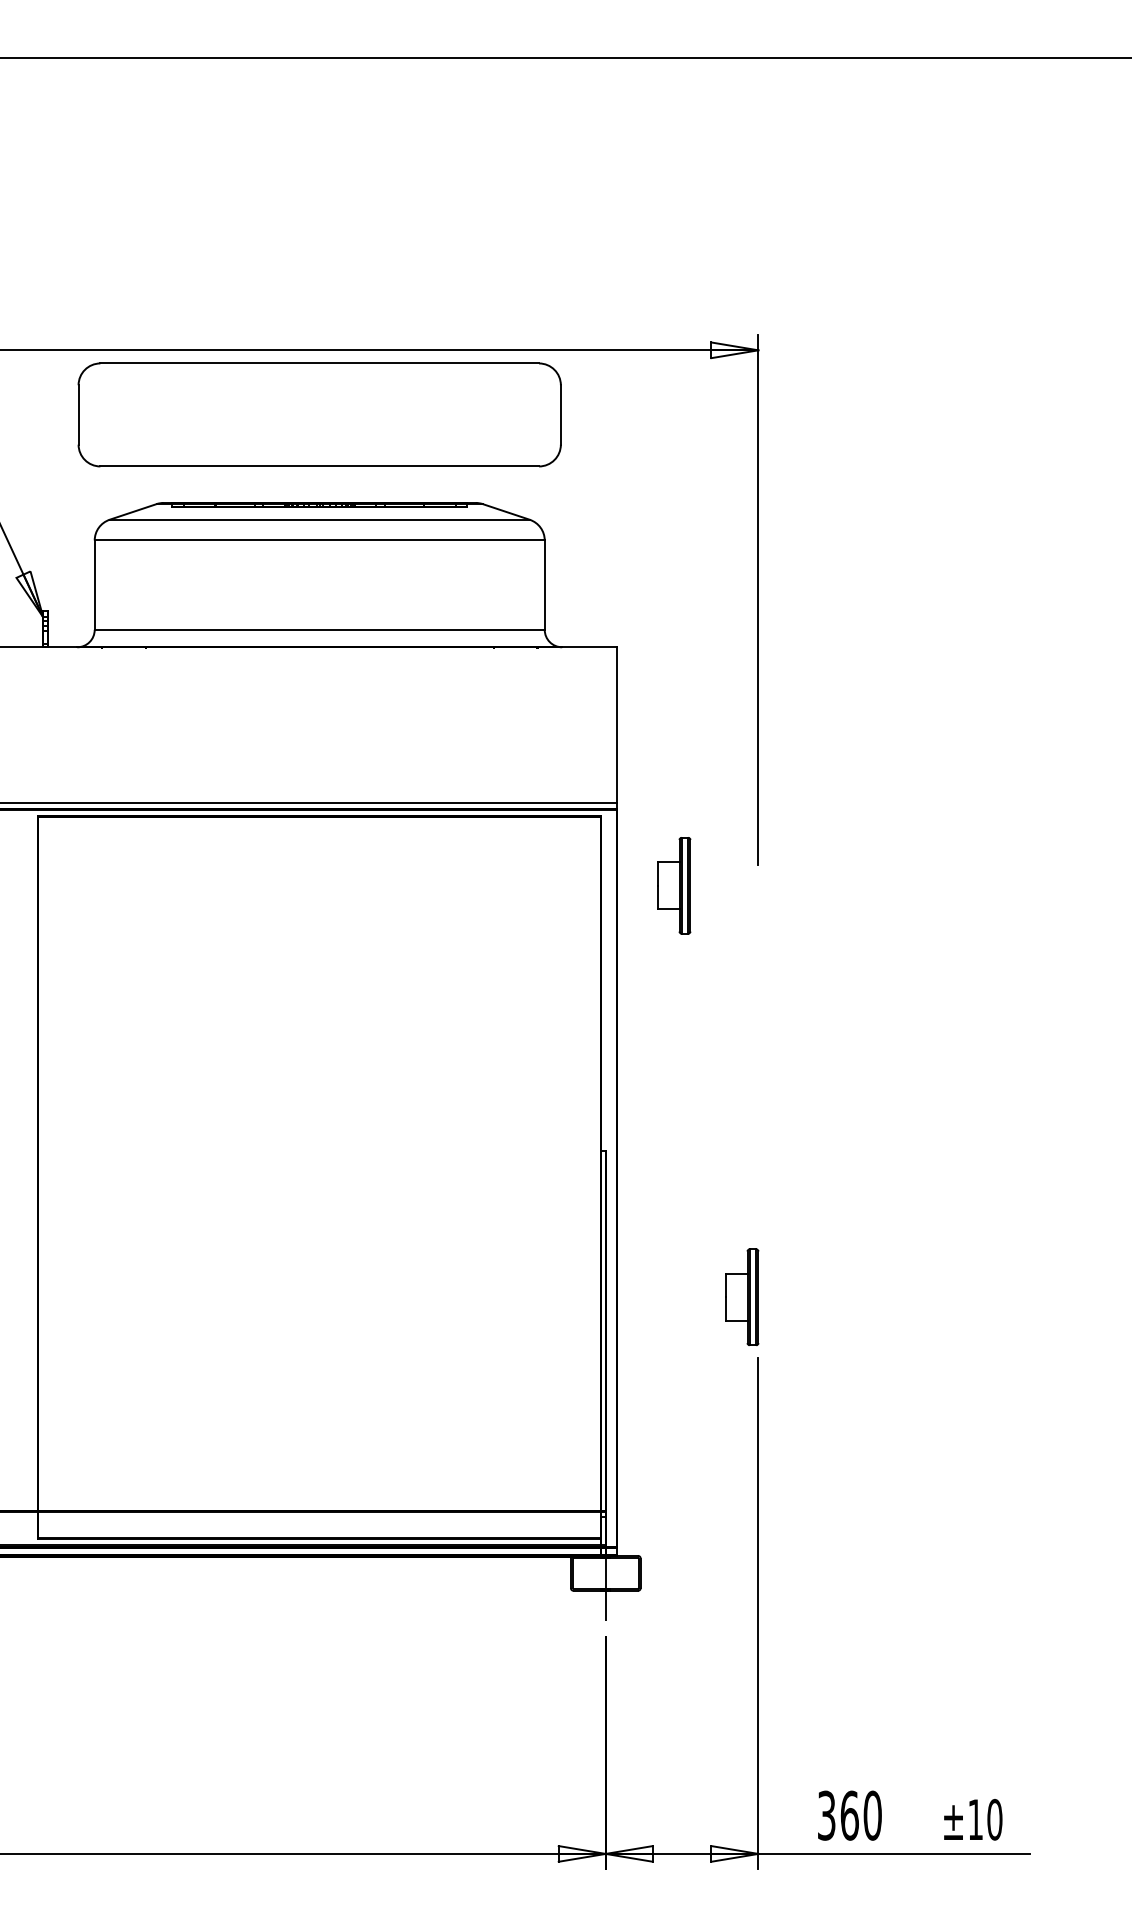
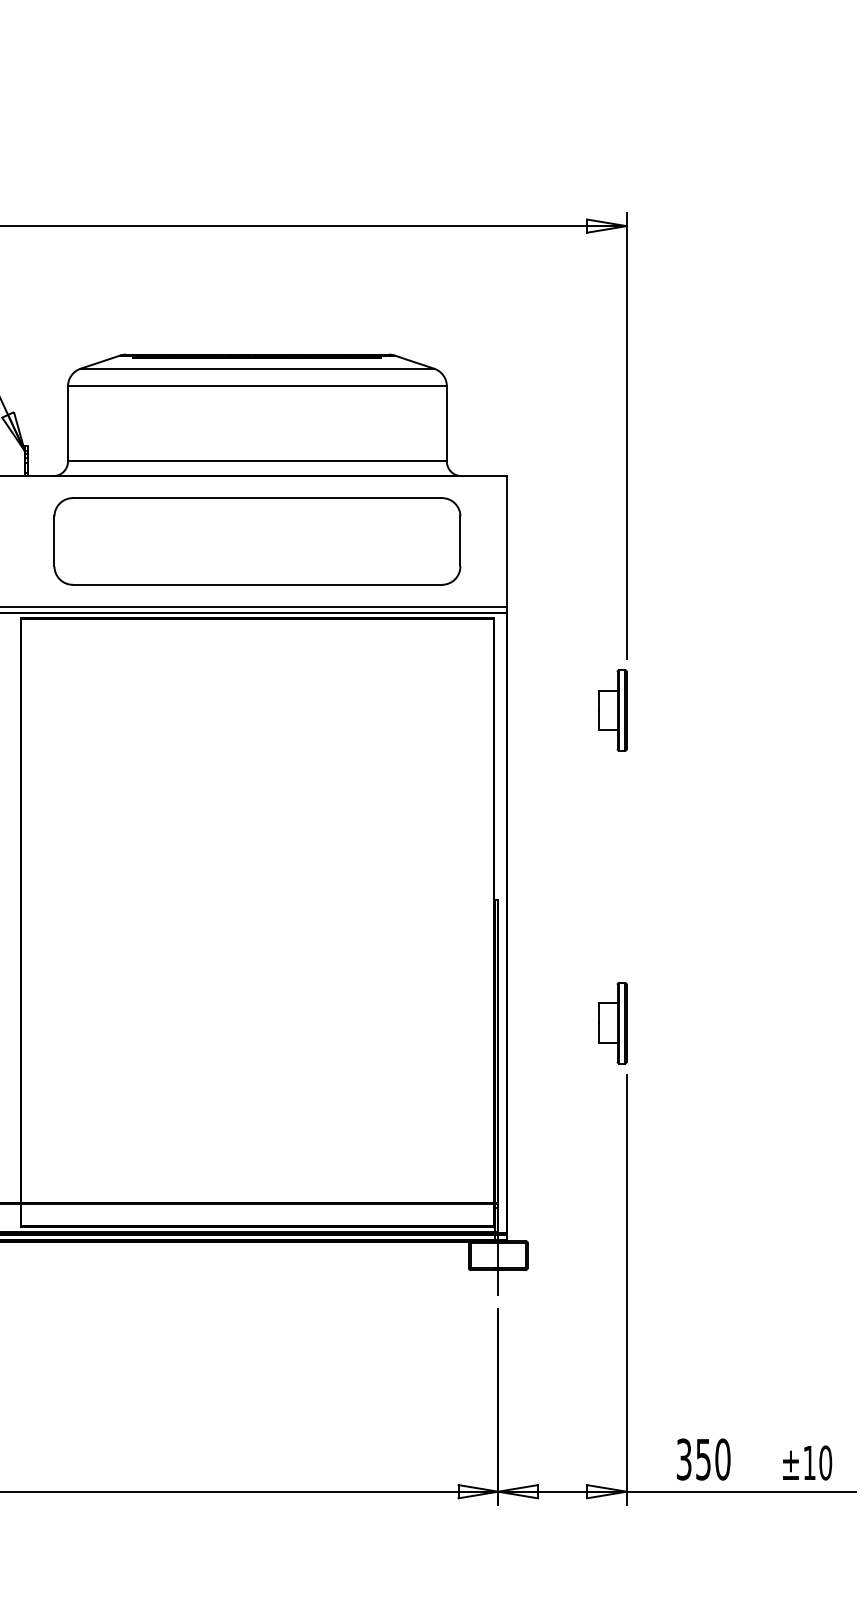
part: (319, 414) -> (257, 541), moved
part: (674, 885) -> (613, 710), moved
text: (849, 1815) -> (703, 1459), 360 -> 350

